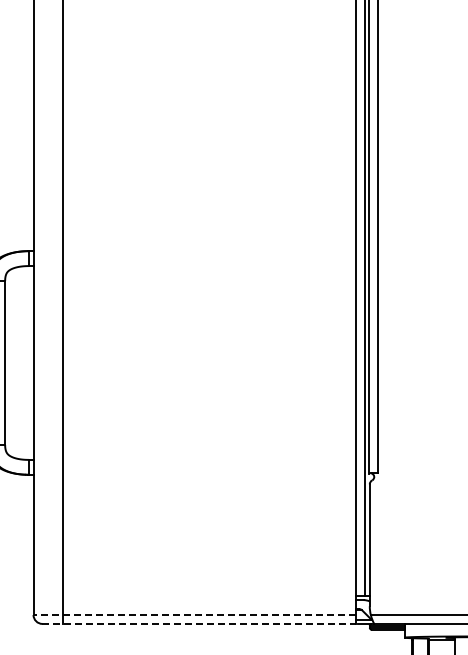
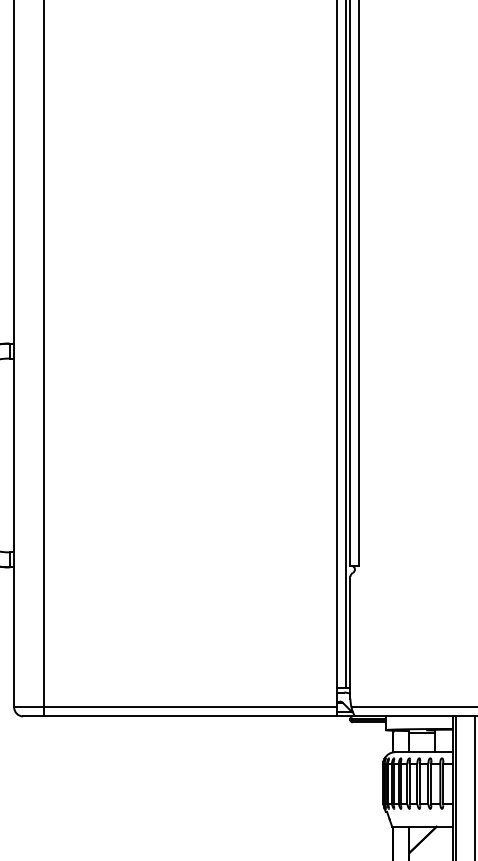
line: (194, 615) -> (175, 707), dashed -> solid
line: (199, 624) -> (180, 716), dashed -> solid

